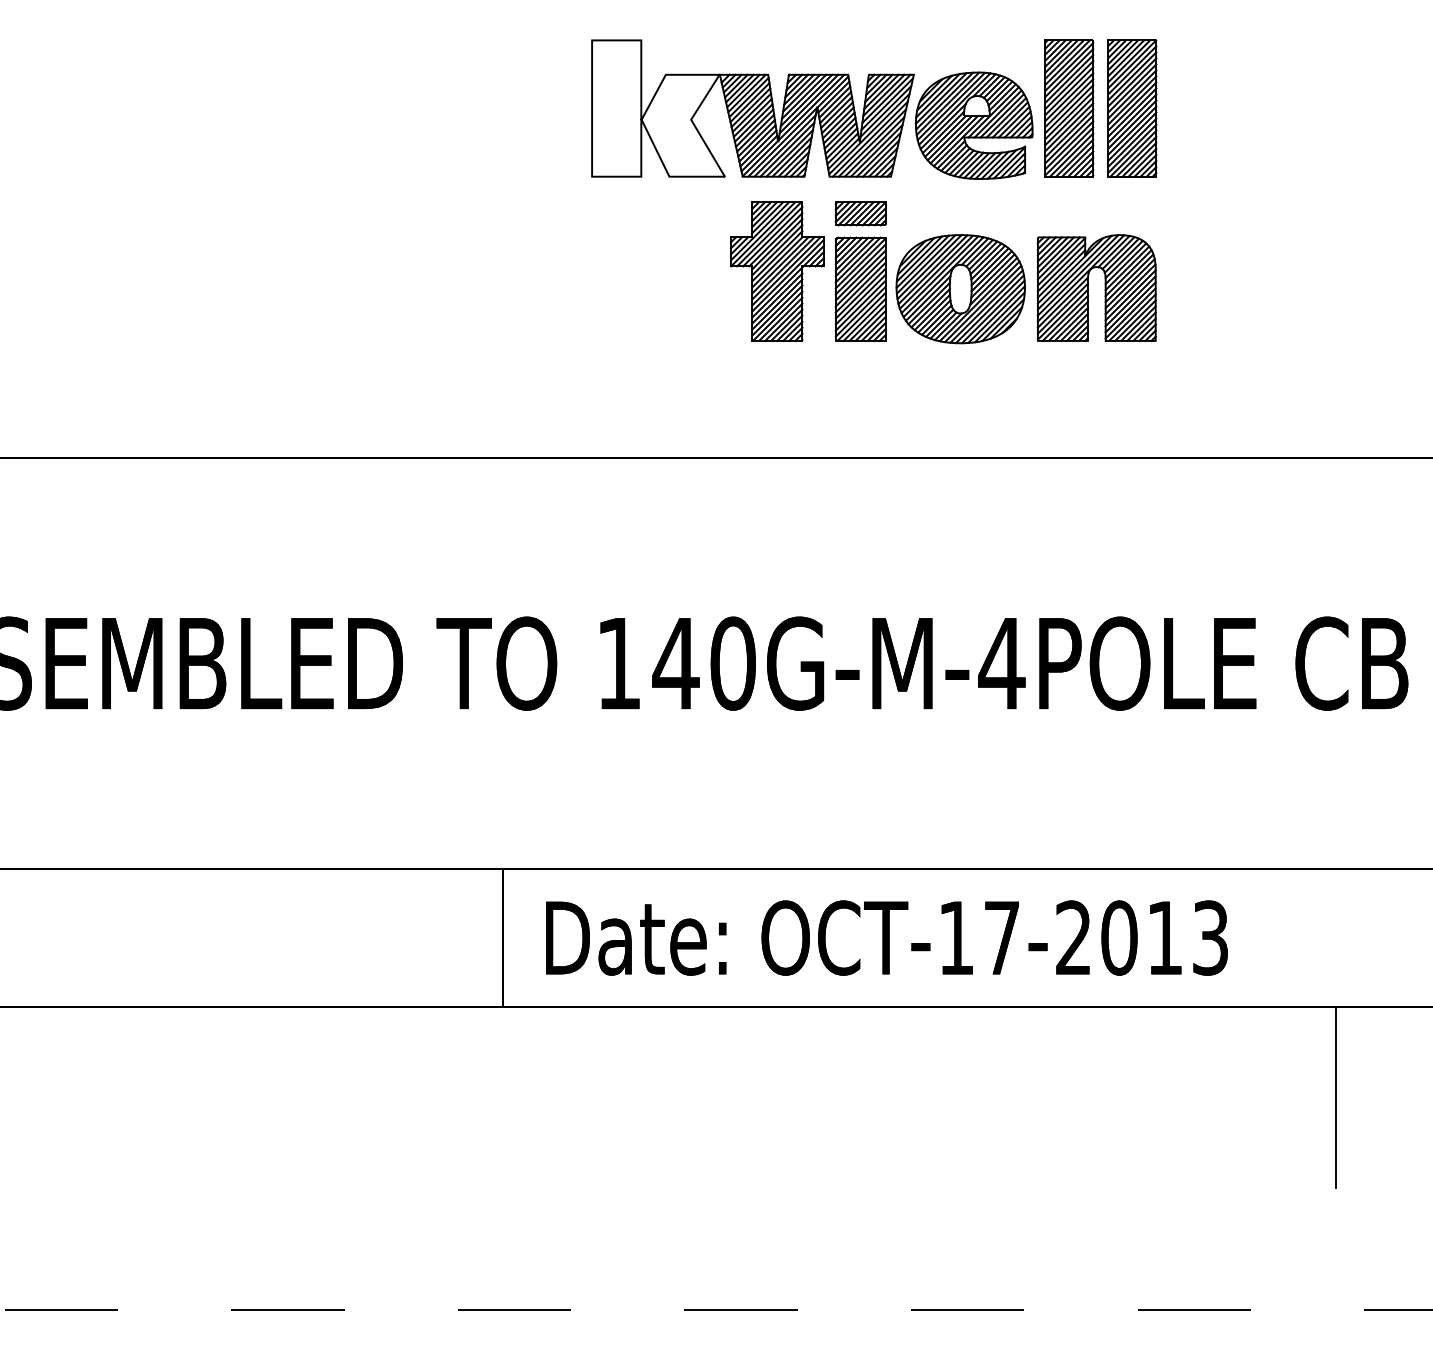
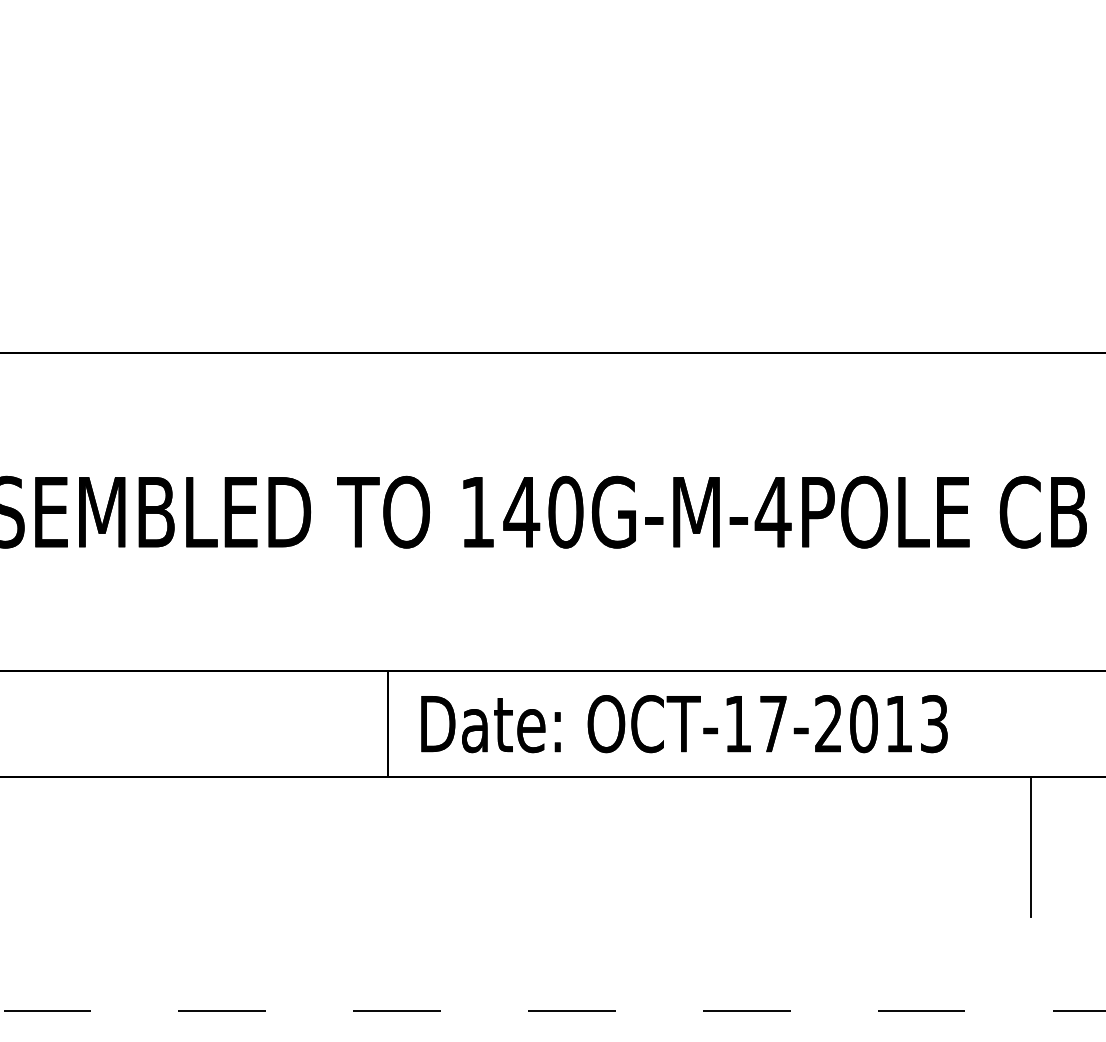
part: (873, 201) -> (674, 155), removed

